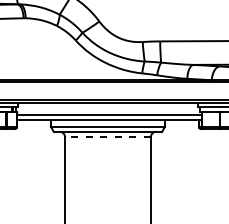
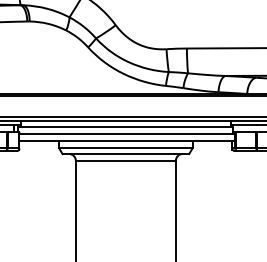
line: (107, 109) -> (125, 127), added
line: (107, 137) -> (125, 160), dashed -> solid

